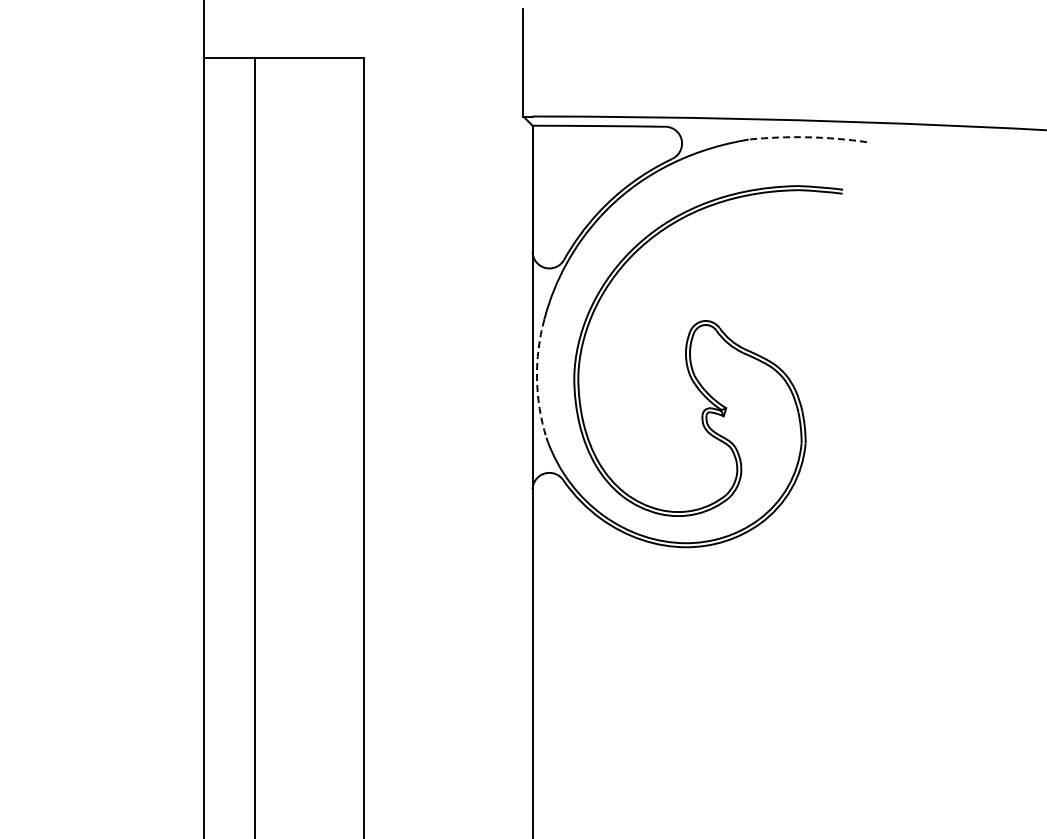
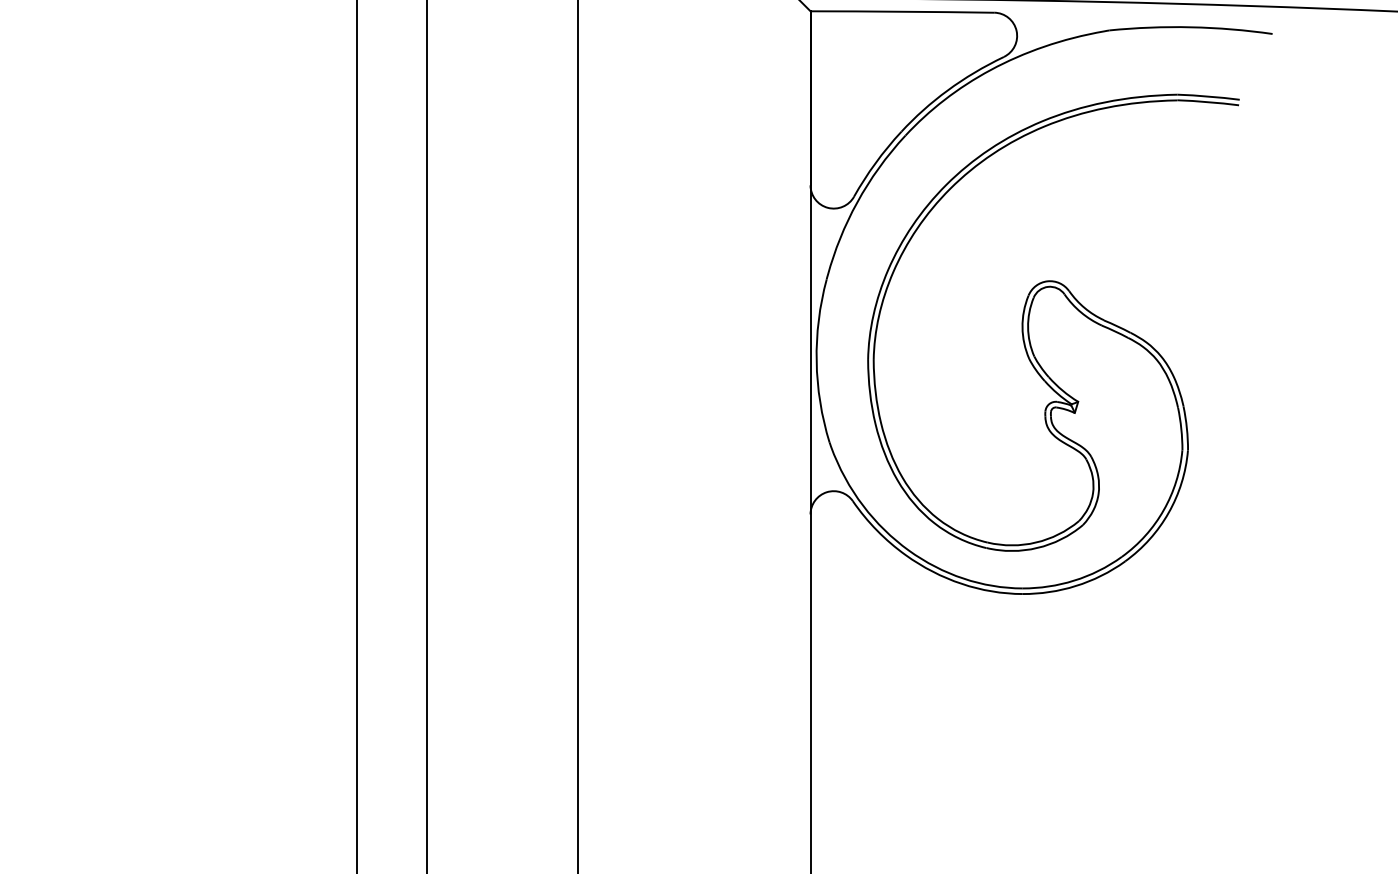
arc: (807, 137) -> (1190, 27), dashed -> solid
arc: (537, 378) -> (817, 360), dashed -> solid

